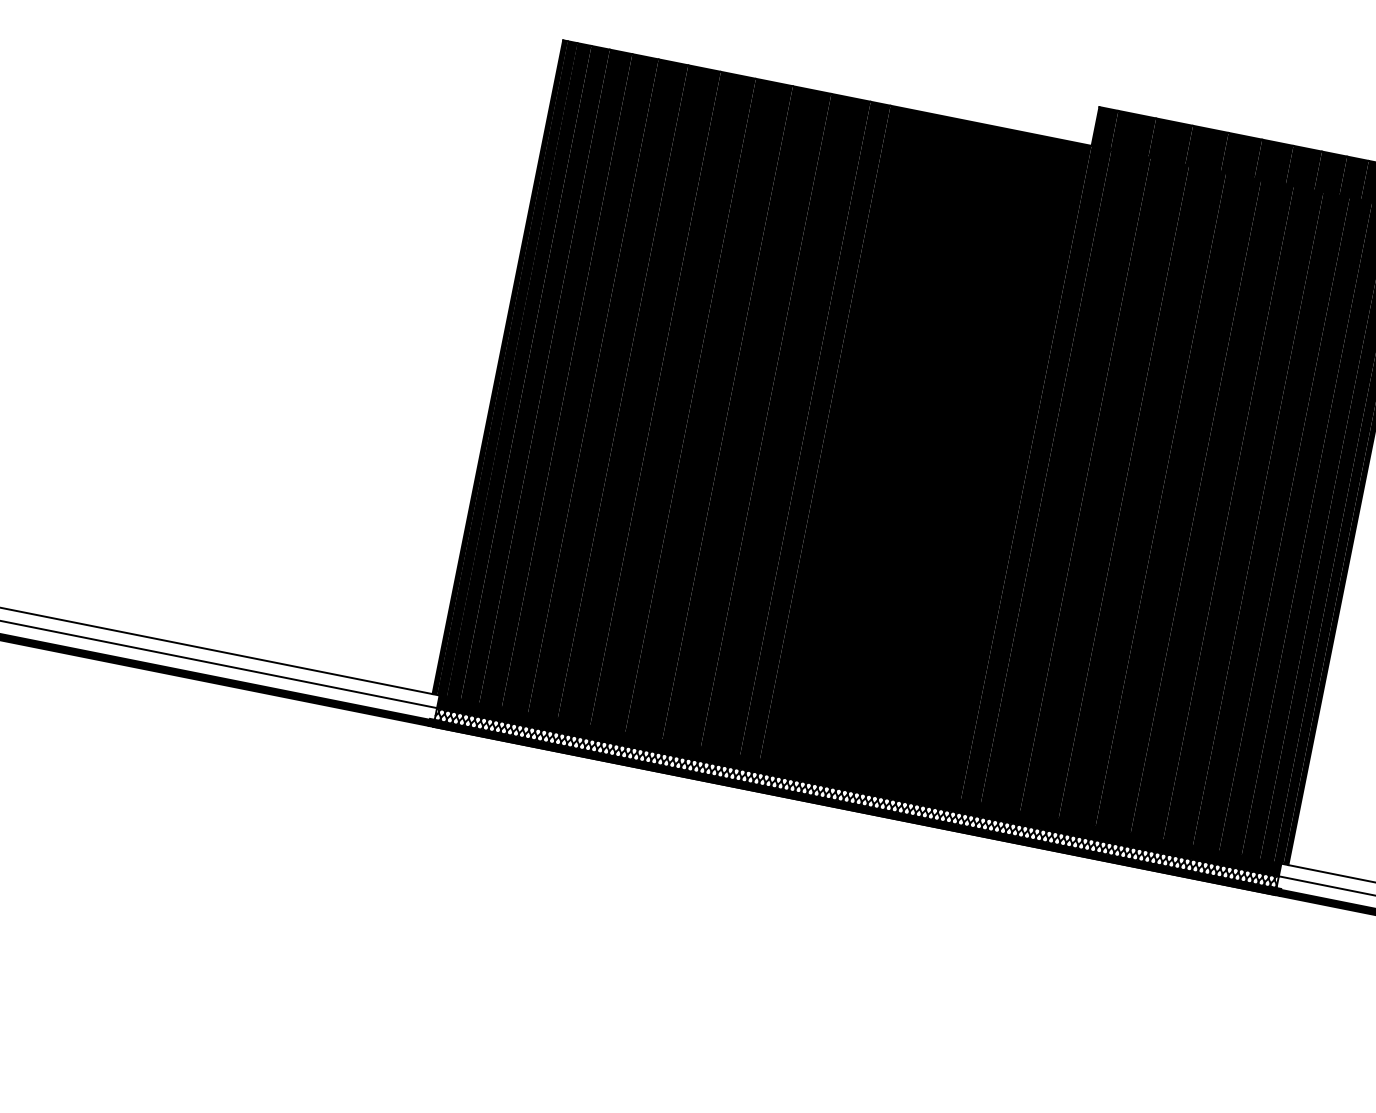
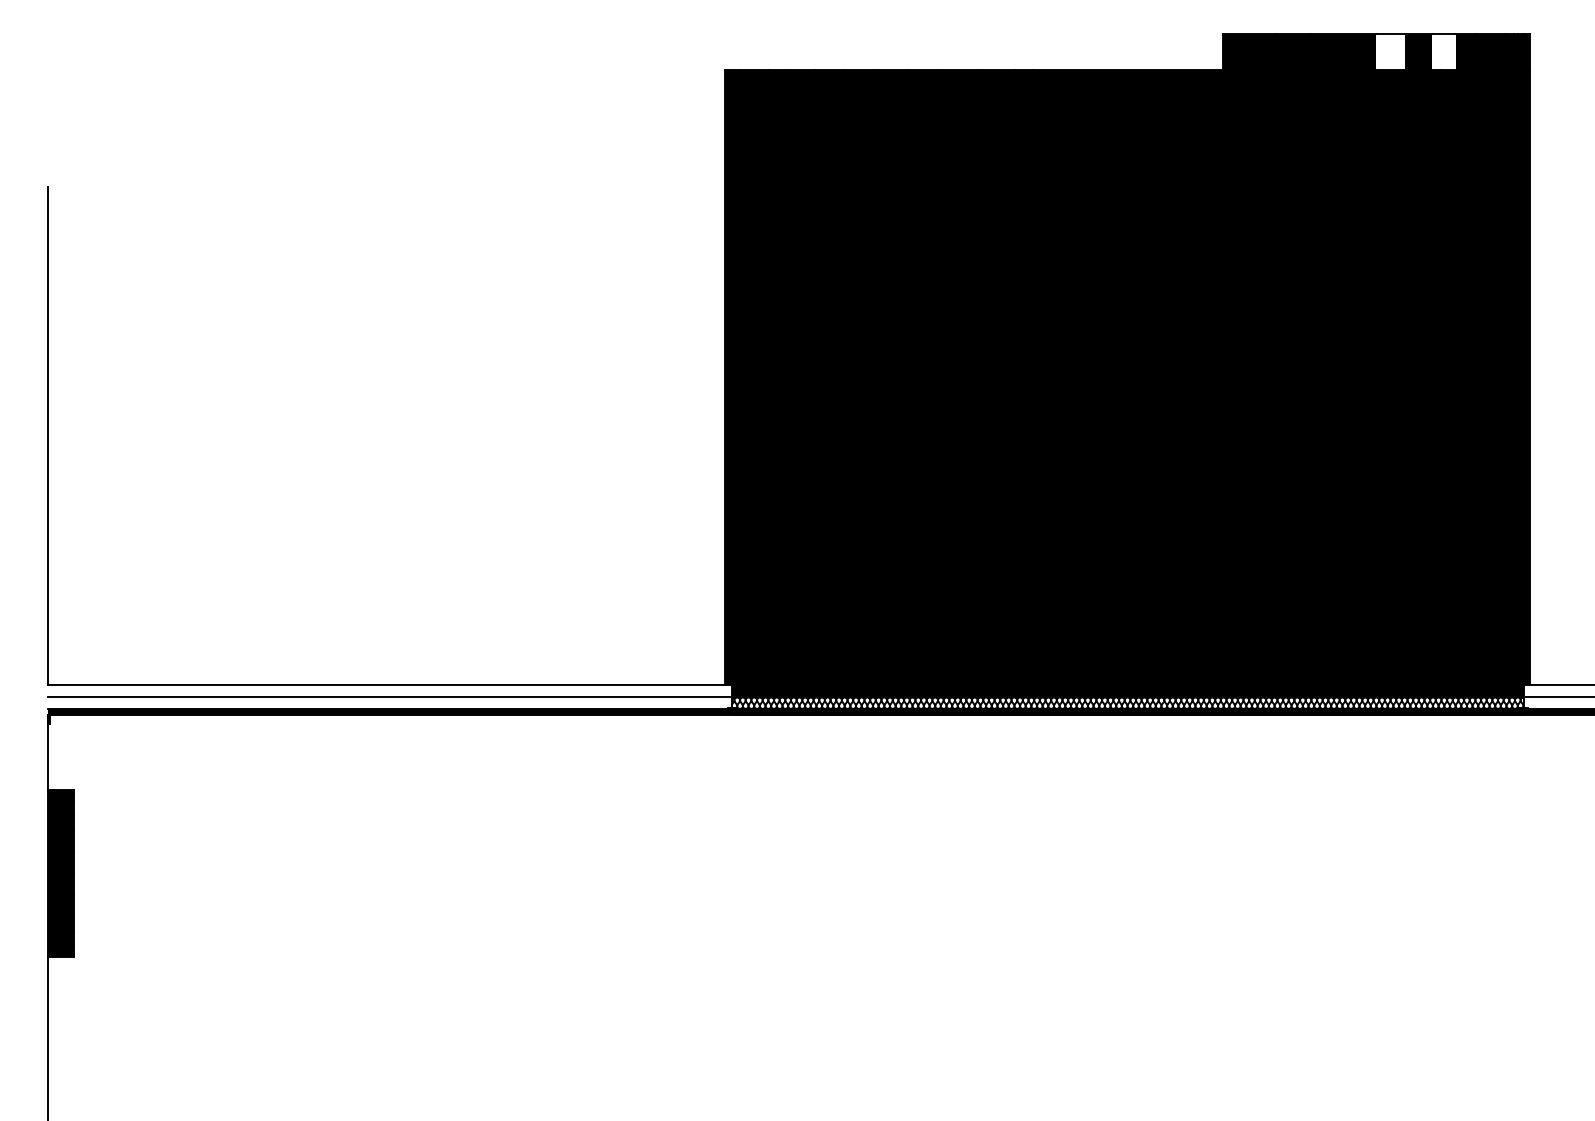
fill: (1274, 161) -> (1390, 51), removed
fill: (1330, 172) -> (1443, 51), removed

